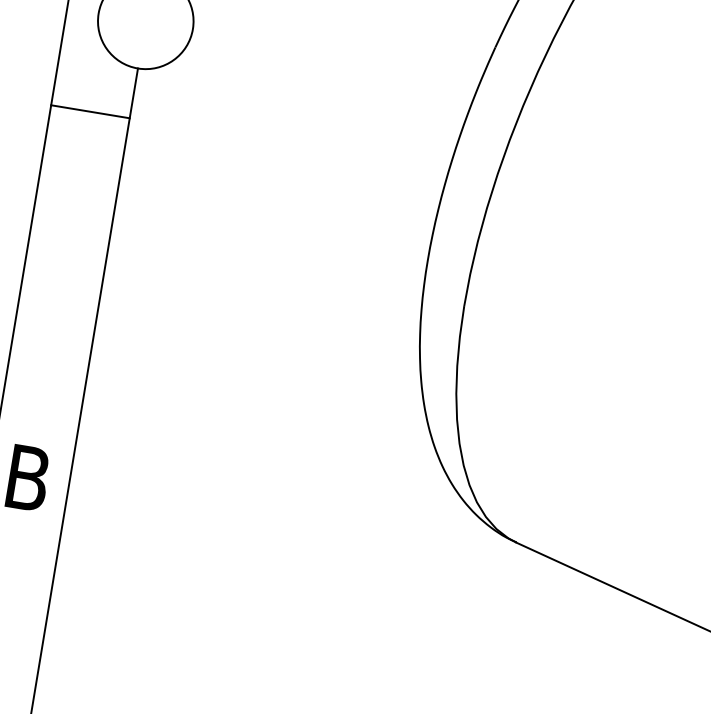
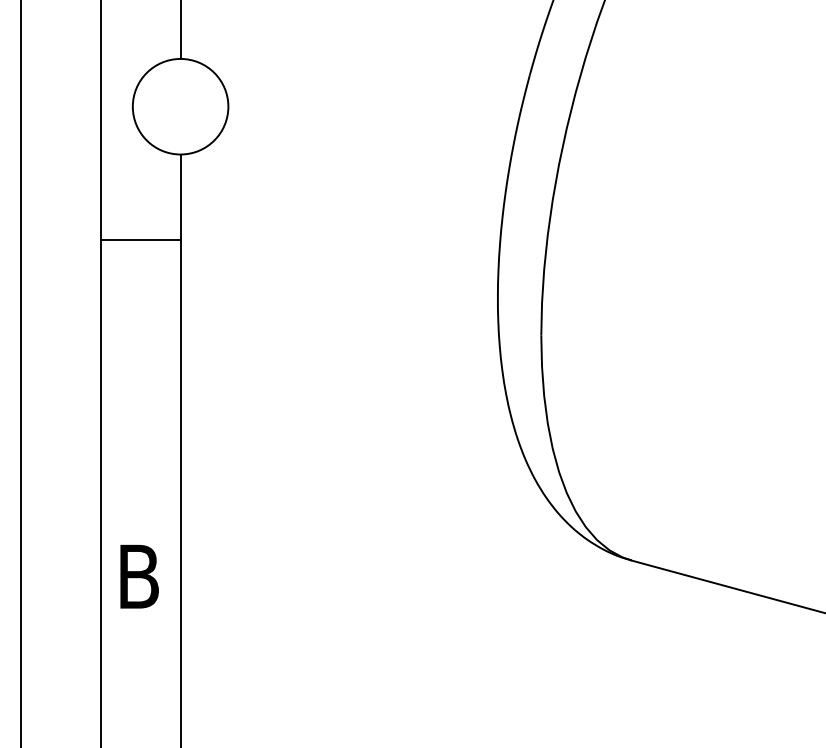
line: (90, 111) -> (140, 239), moved

